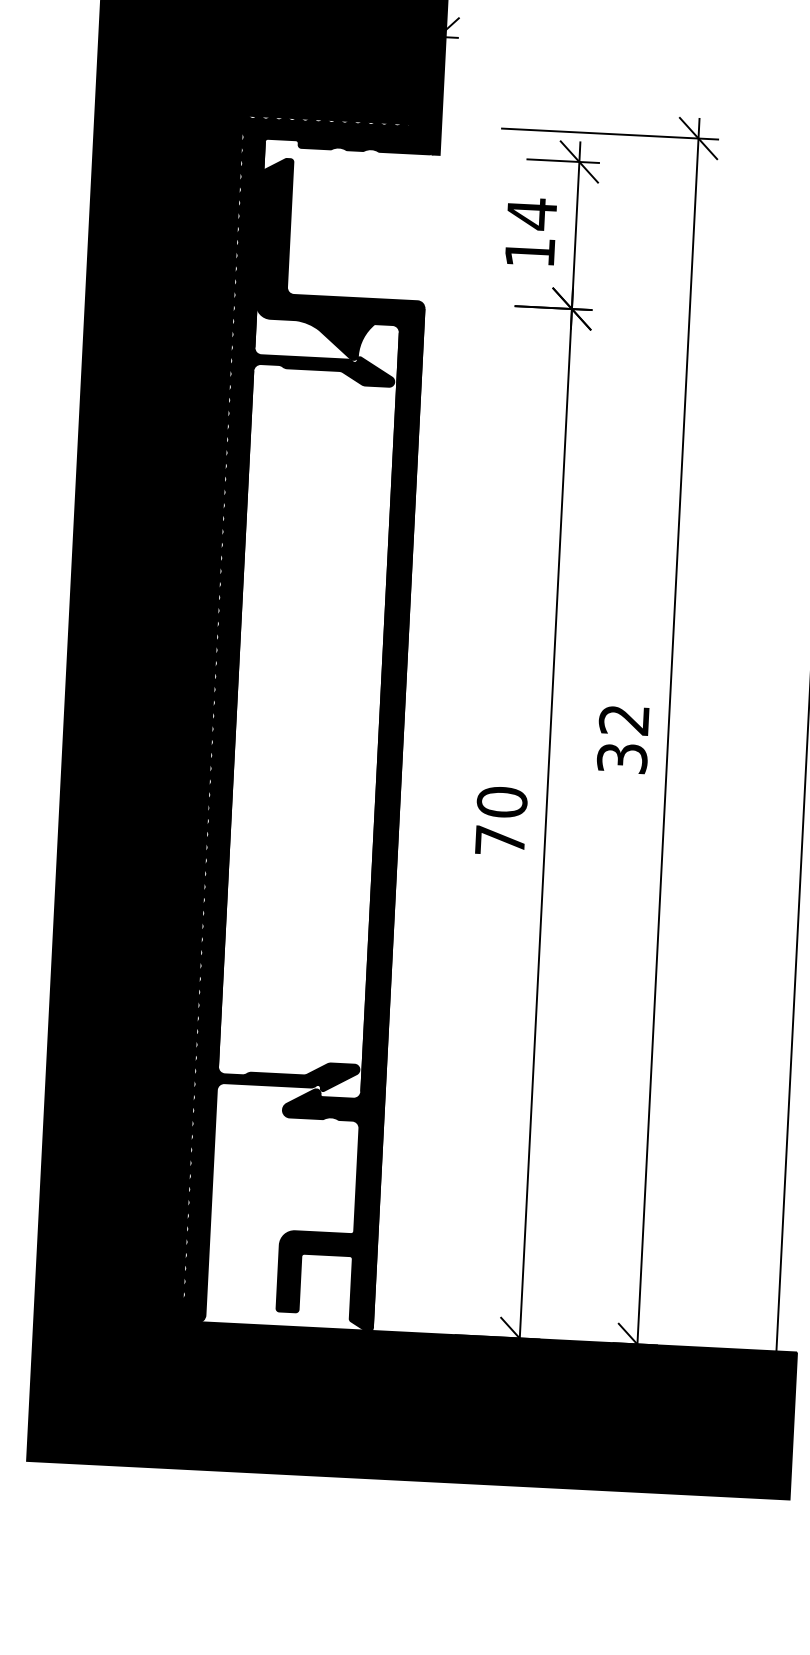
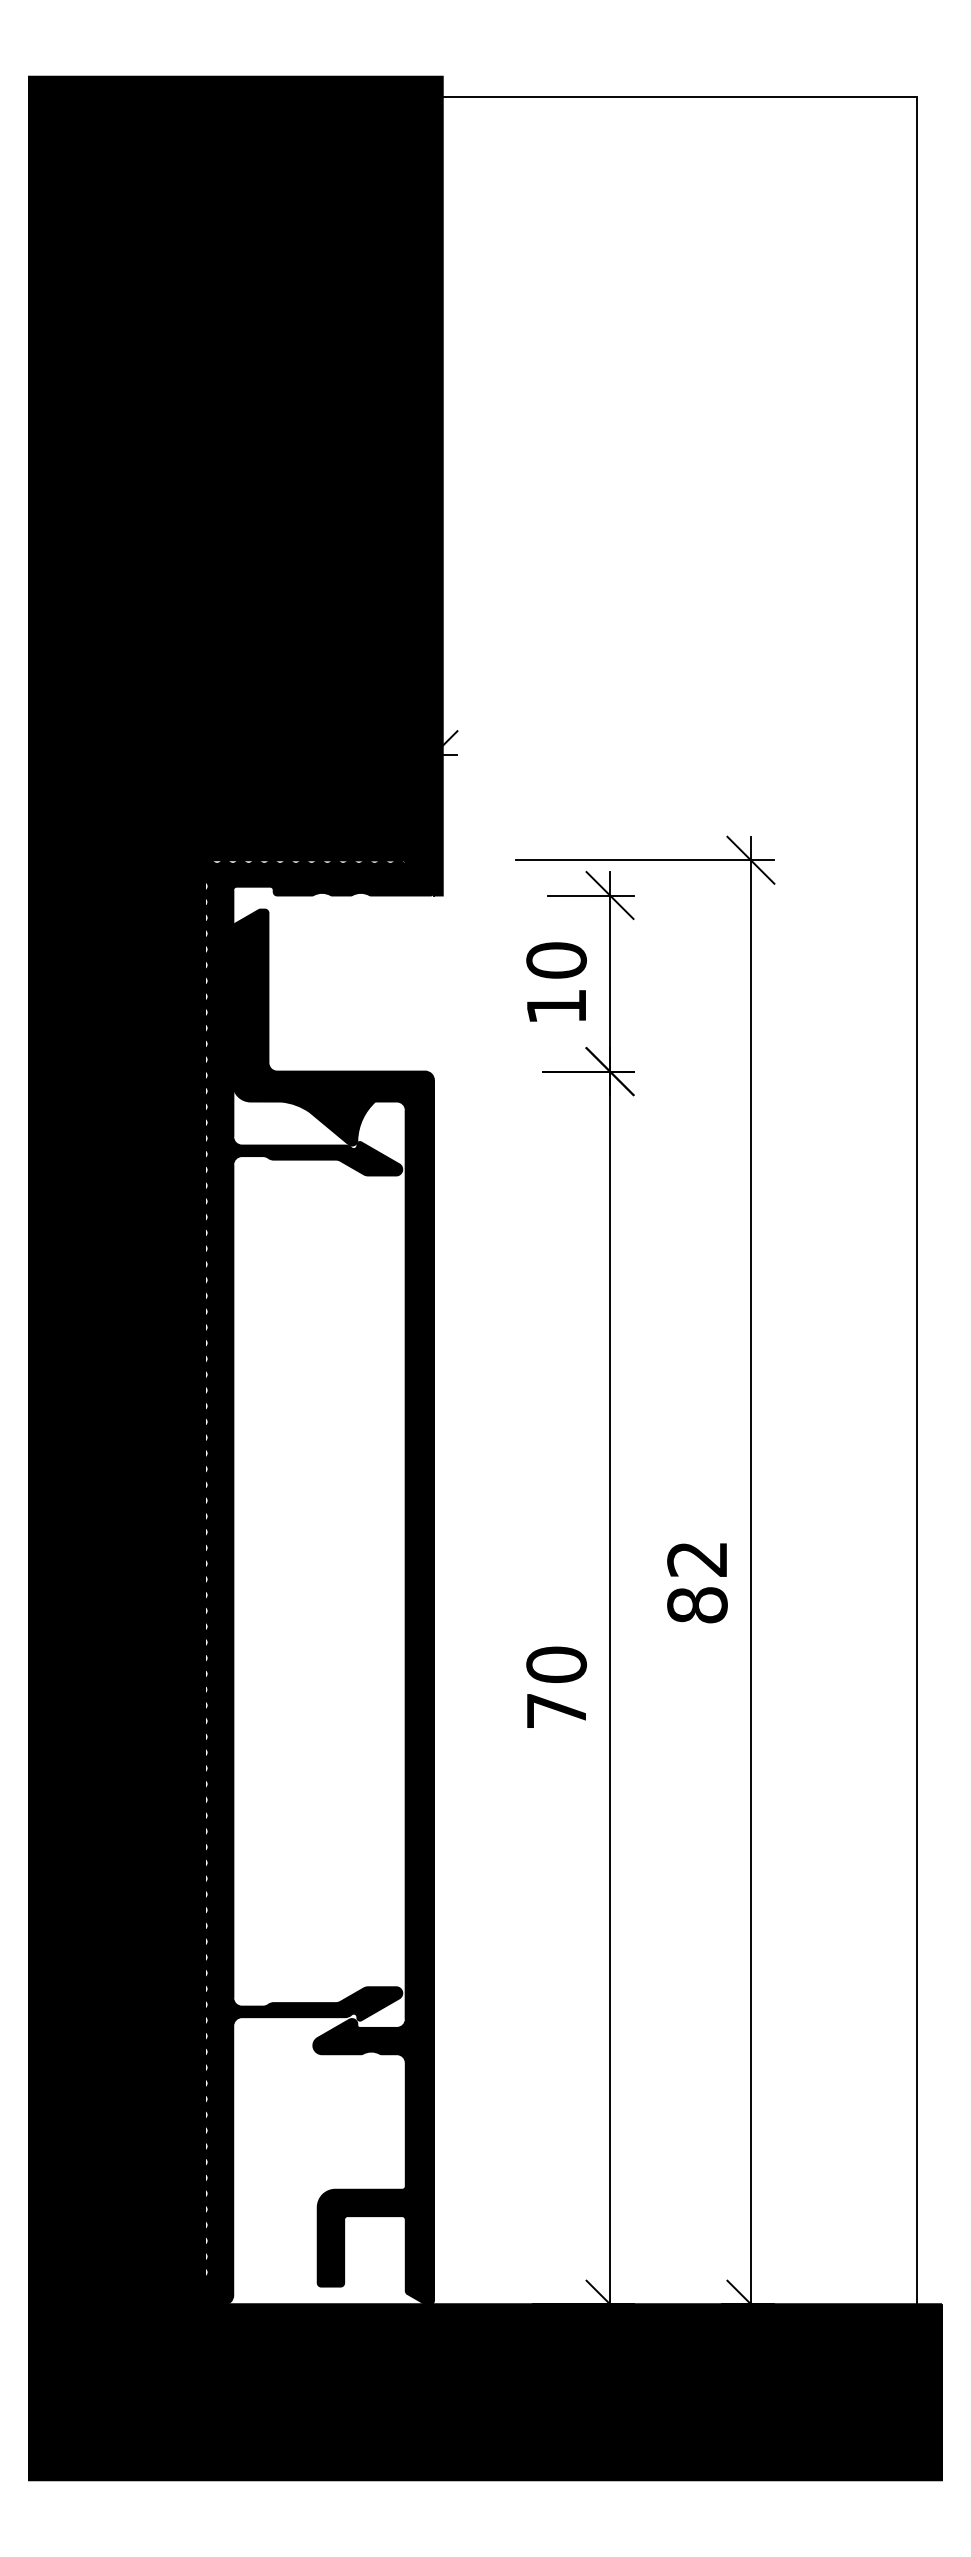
text: (531, 214) -> (556, 960), 14 -> 10
text: (622, 758) -> (697, 1605), 32 -> 82

